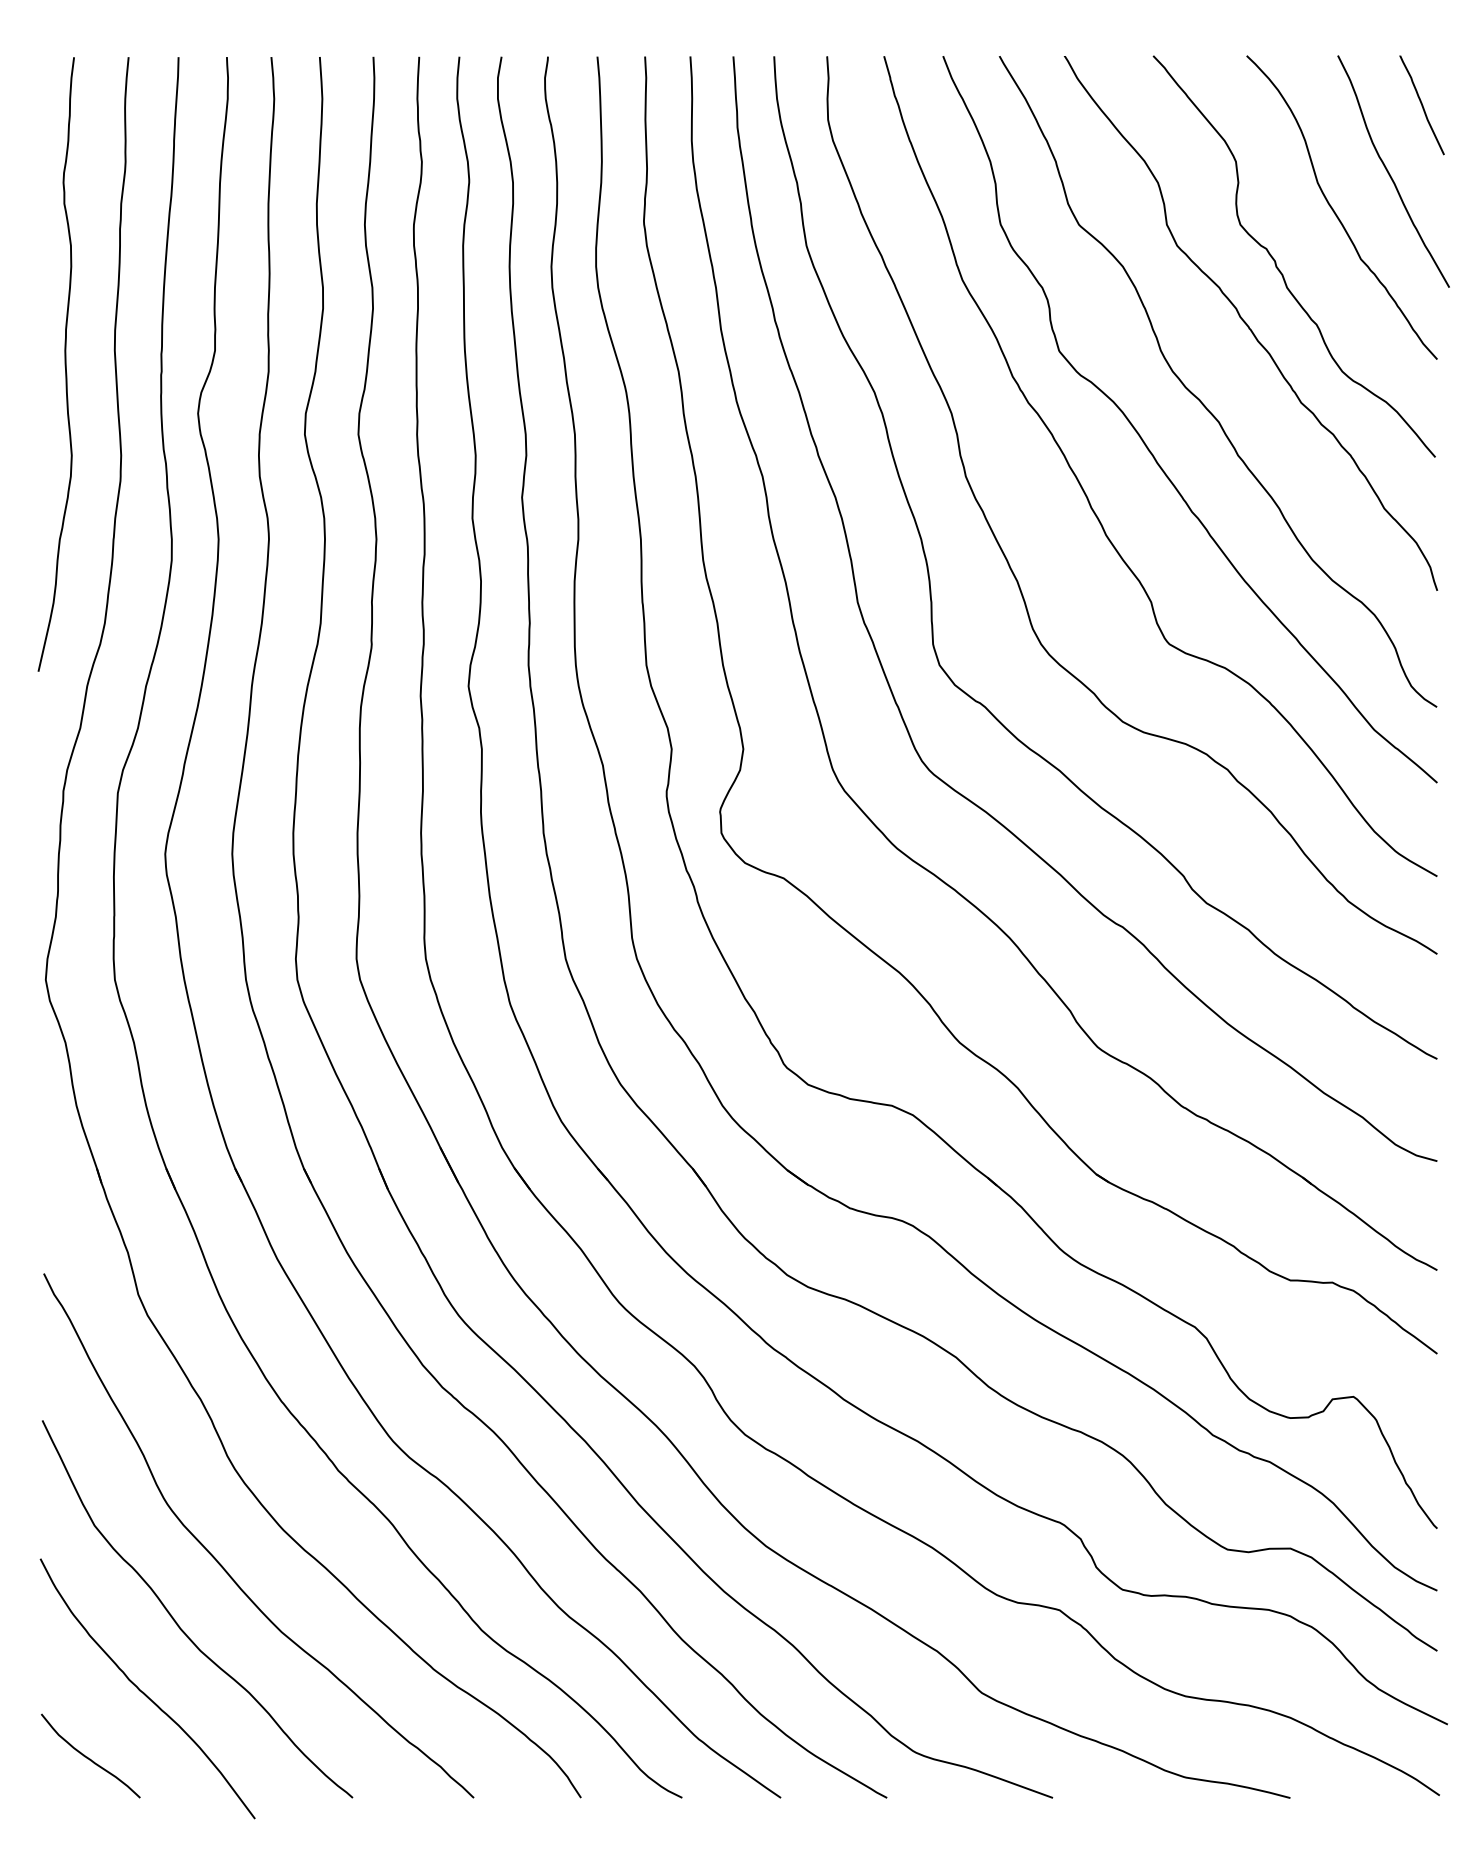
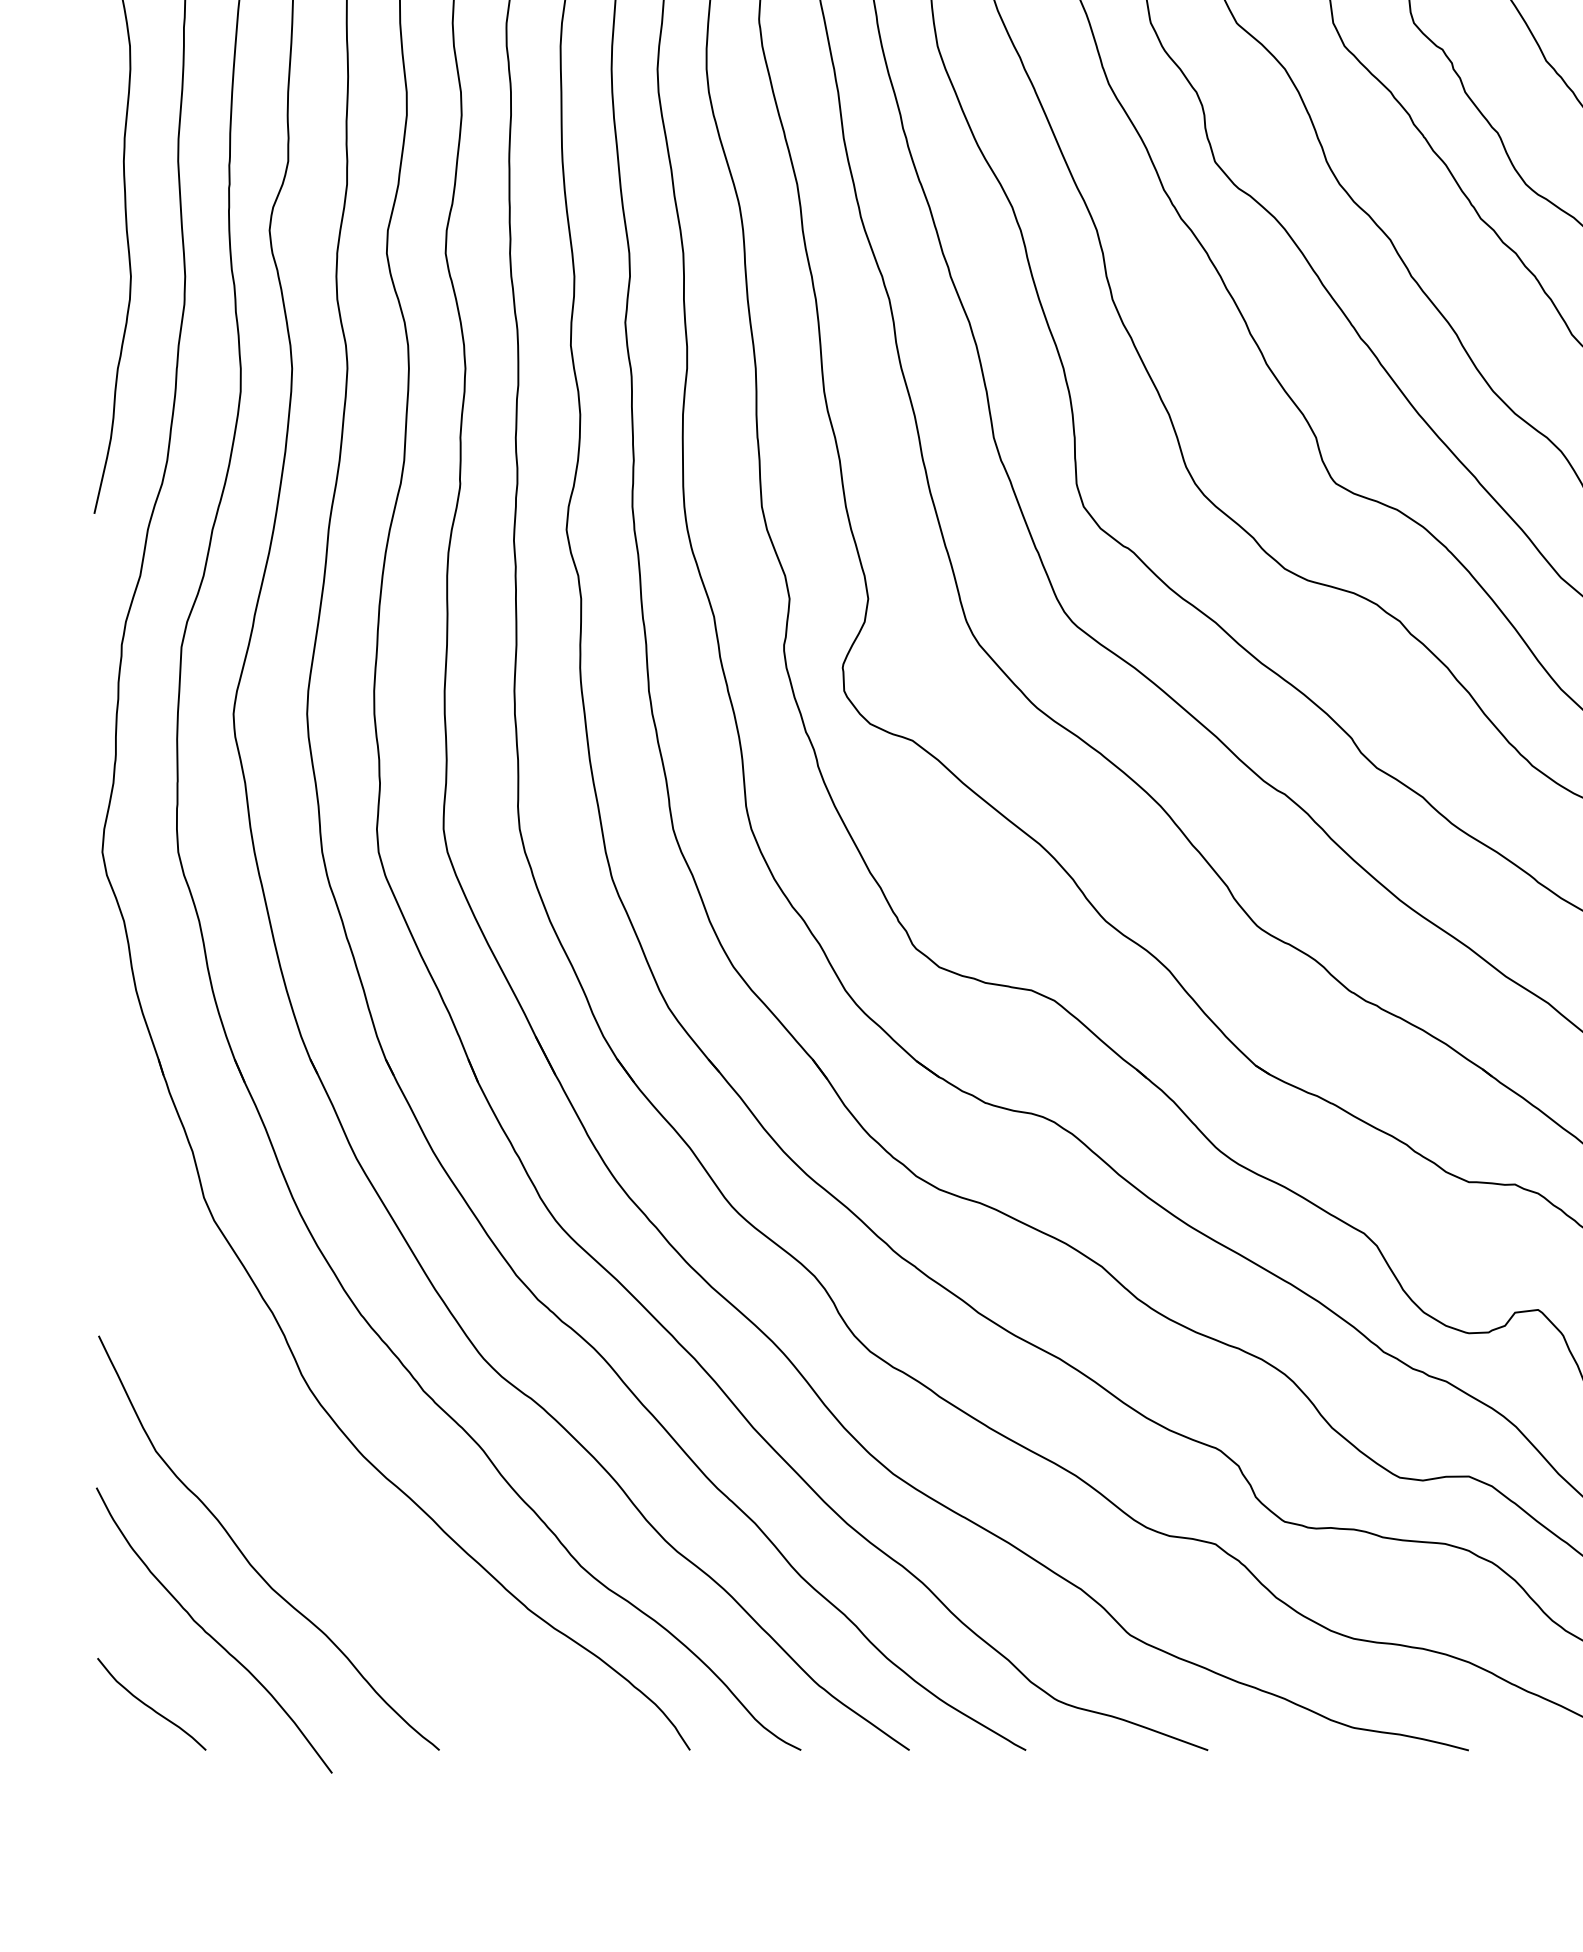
curve: (223, 1566) -> (297, 1496), removed

